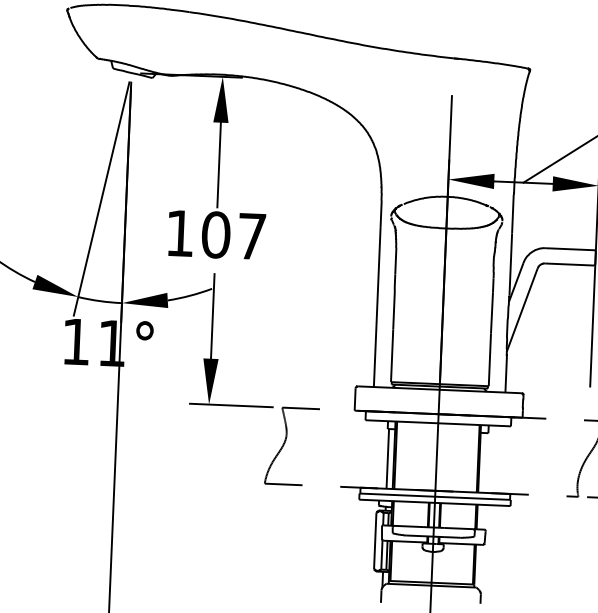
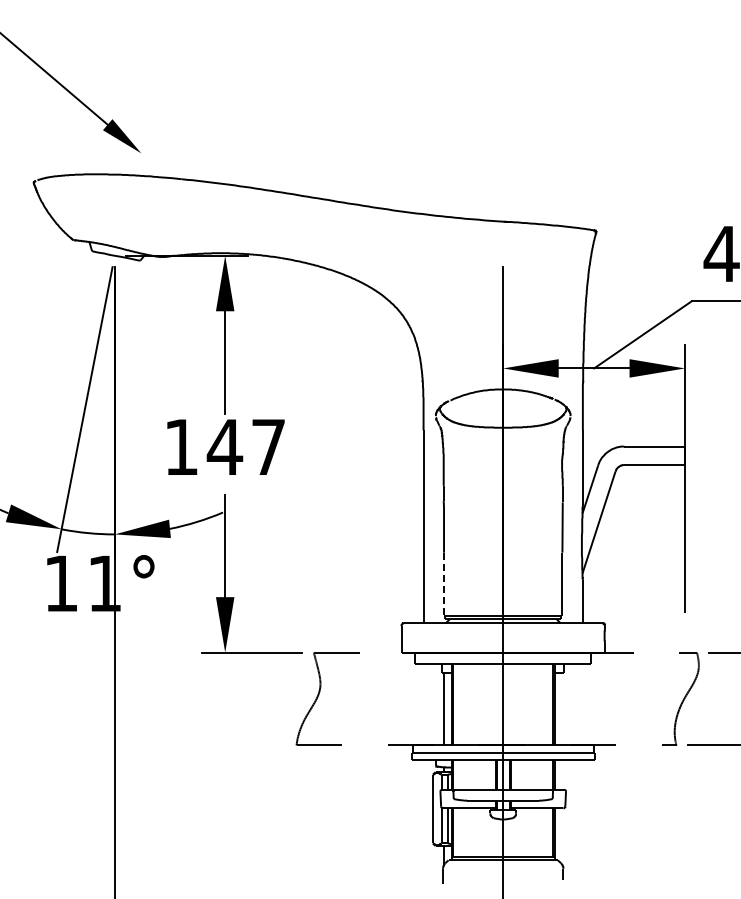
text: (215, 234) -> (224, 446), 107 -> 147
line: (392, 355) -> (444, 584), solid -> dashed

